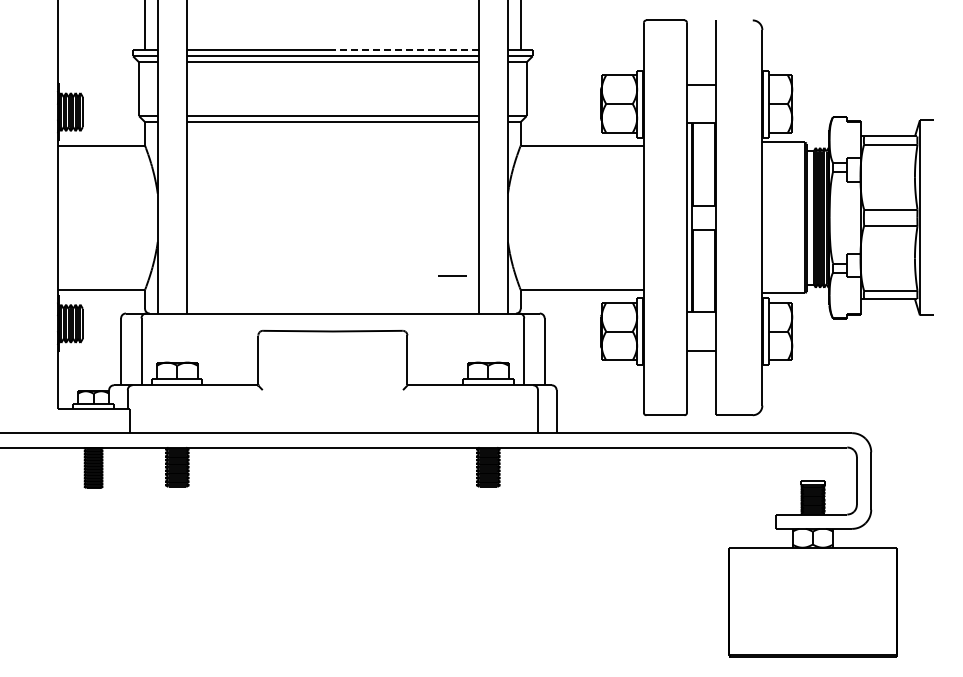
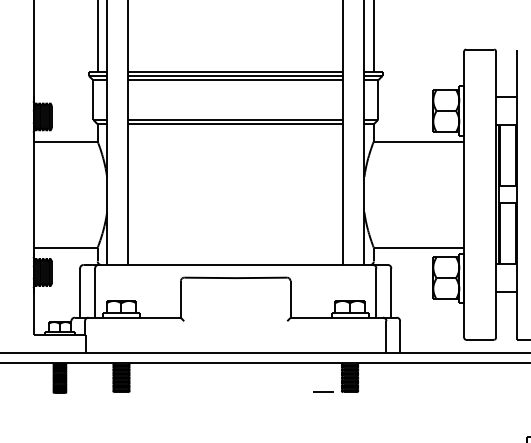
line: (405, 50) -> (289, 71), dashed -> solid
line: (452, 275) -> (323, 392), moved

